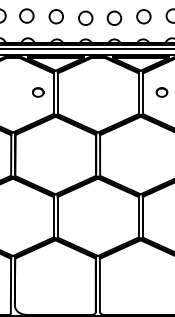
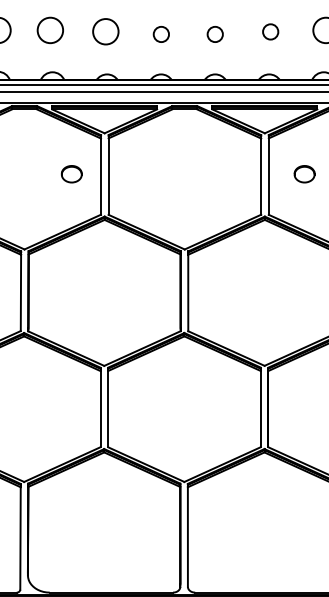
circle: (143, 16) -> (269, 31), size x0.6
circle: (85, 17) -> (160, 33), size x0.6
circle: (114, 17) -> (215, 33), size x0.6

